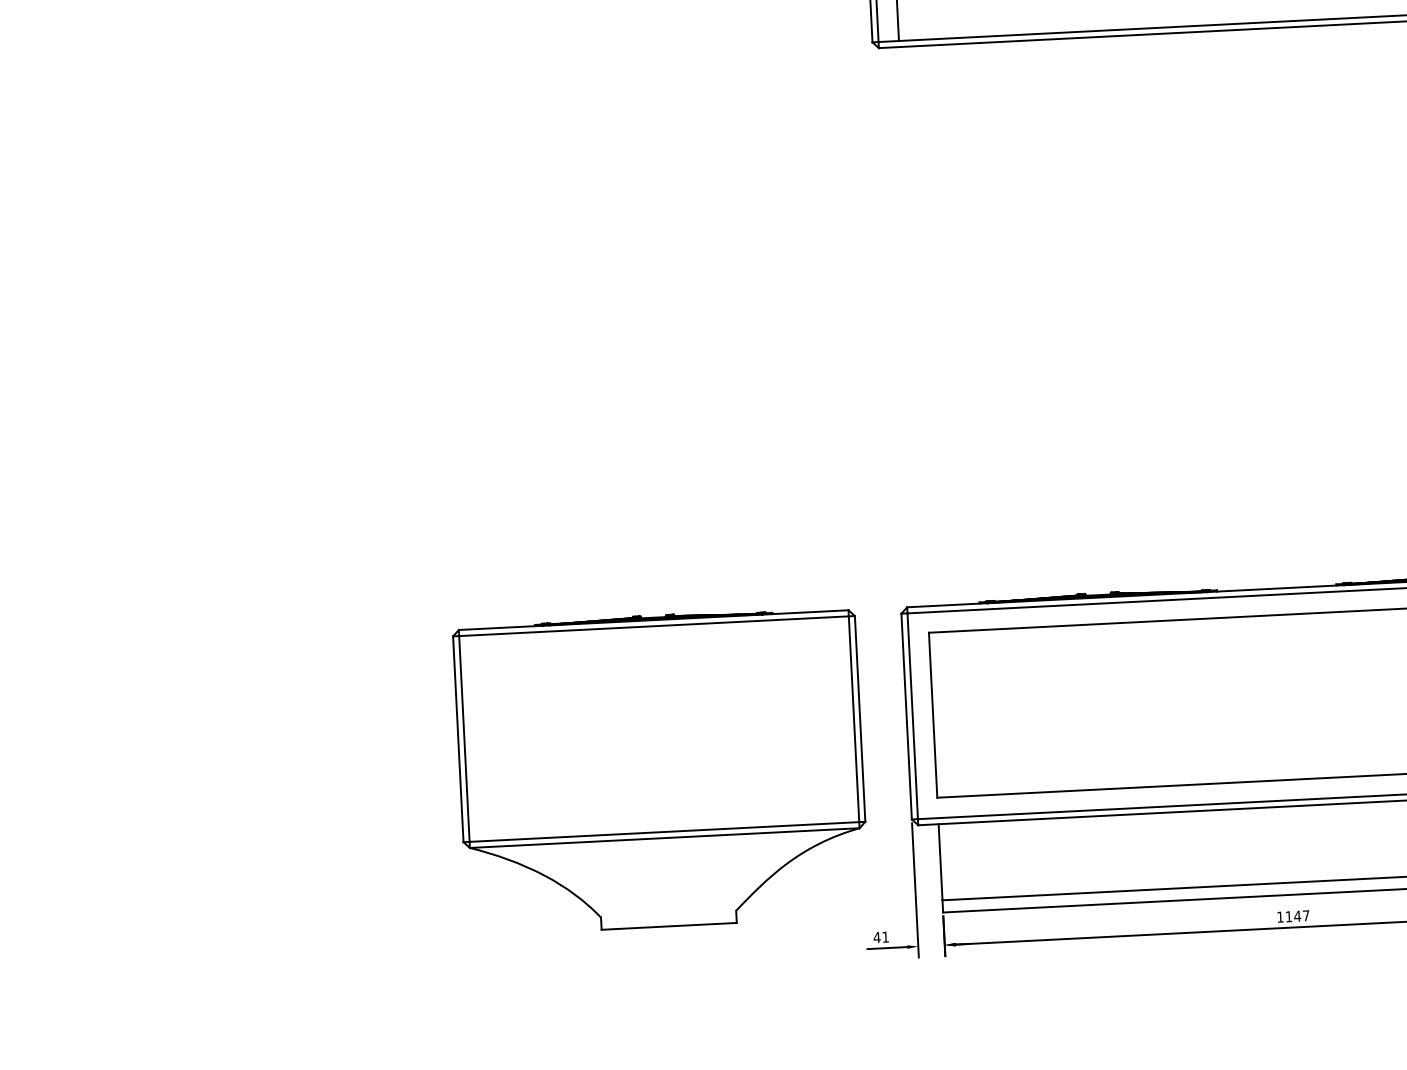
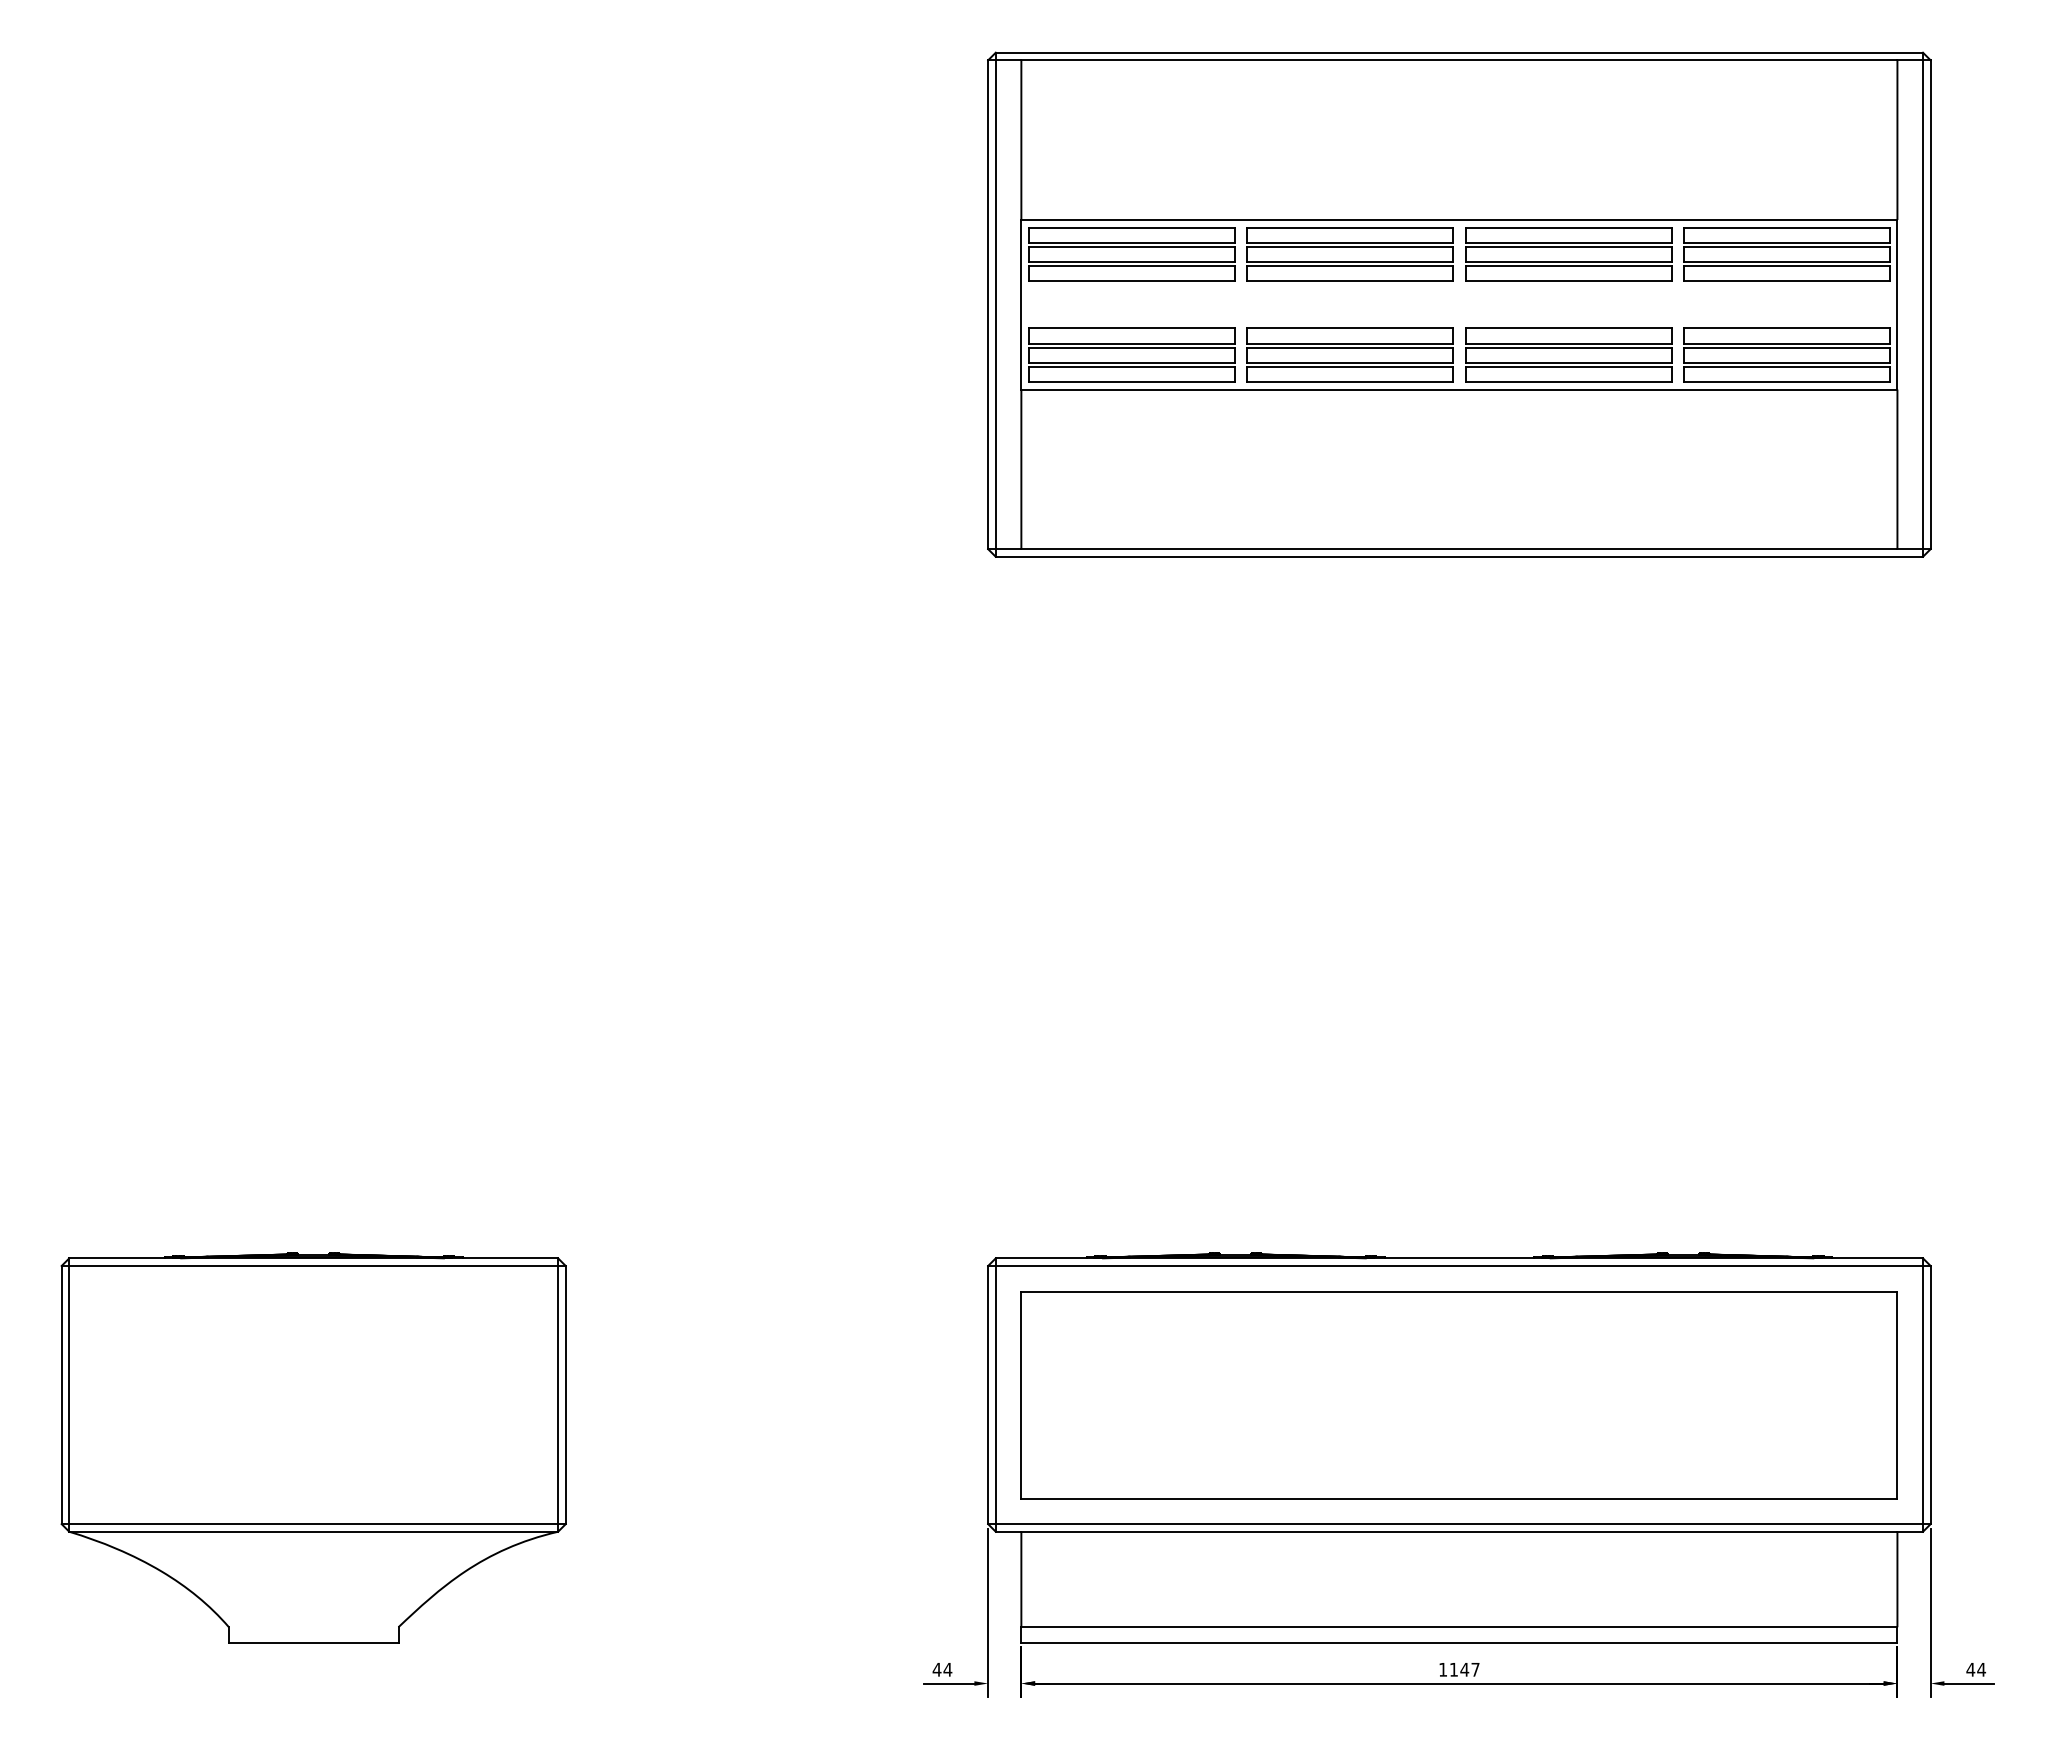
part: (661, 770) -> (313, 1447), moved
text: (885, 936) -> (947, 1669), 41 -> 44

